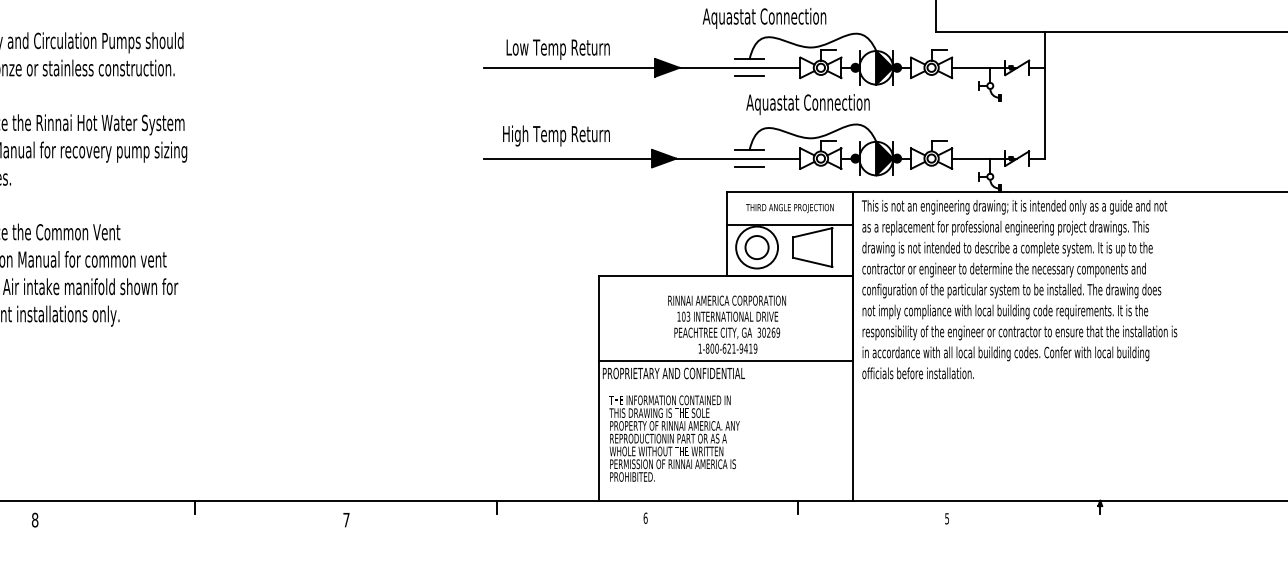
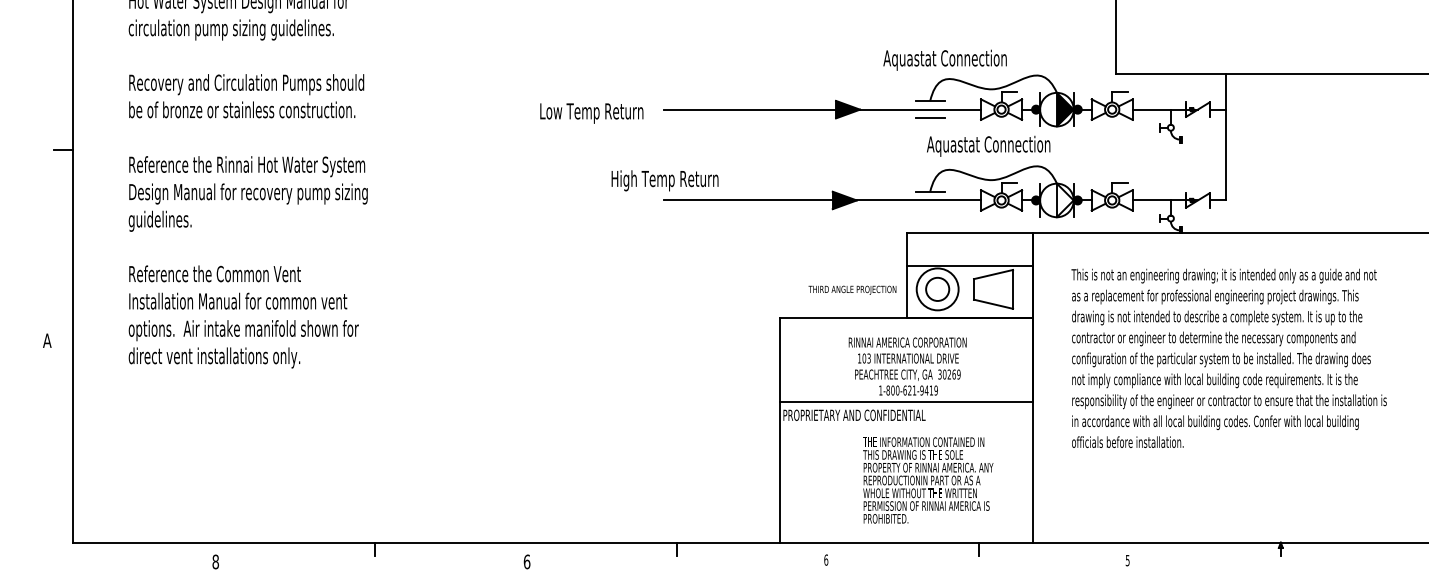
text: (557, 49) -> (591, 113), moved
text: (555, 135) -> (664, 180), moved
fill: (883, 158) -> (1064, 200), removed
line: (748, 166) -> (929, 208), removed
text: (789, 207) -> (852, 289), moved
text: (1018, 288) -> (1228, 357), moved
text: (674, 438) -> (928, 480), moved
text: (345, 519) -> (526, 561), 7 -> 6

